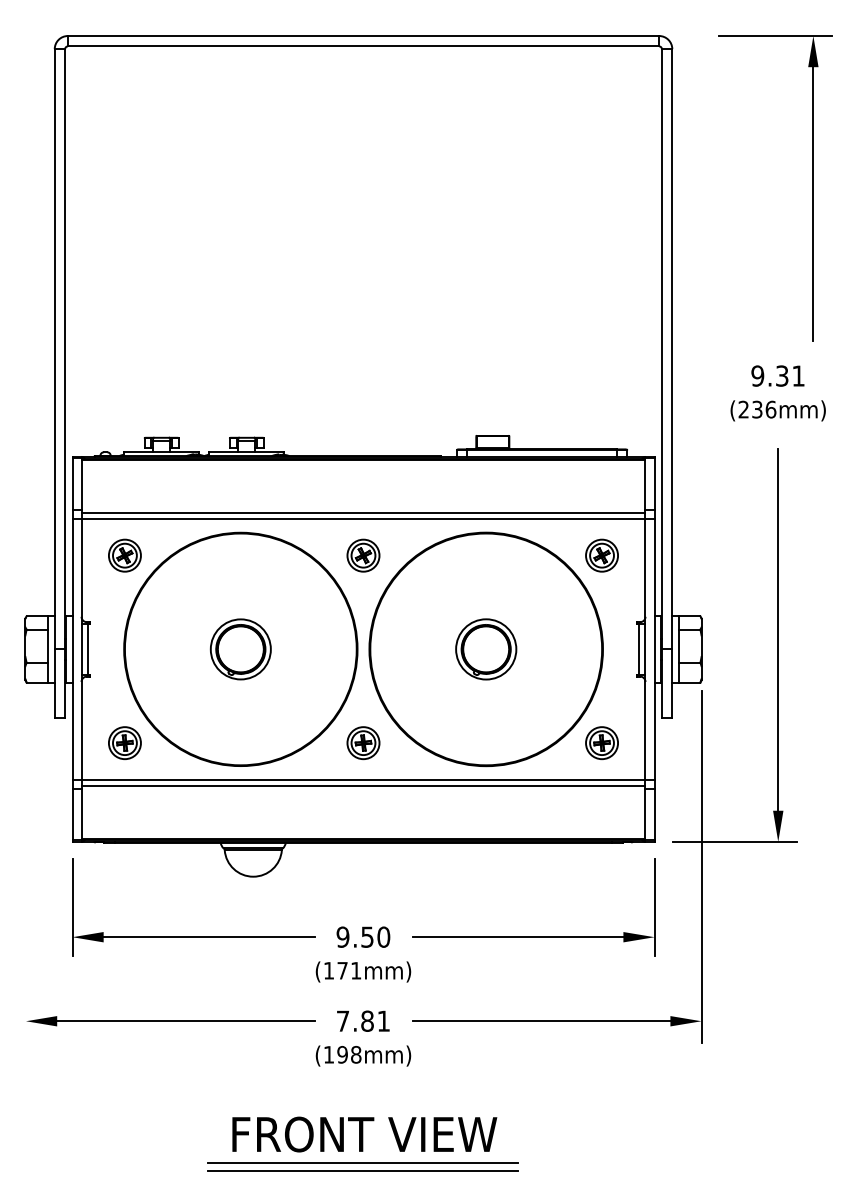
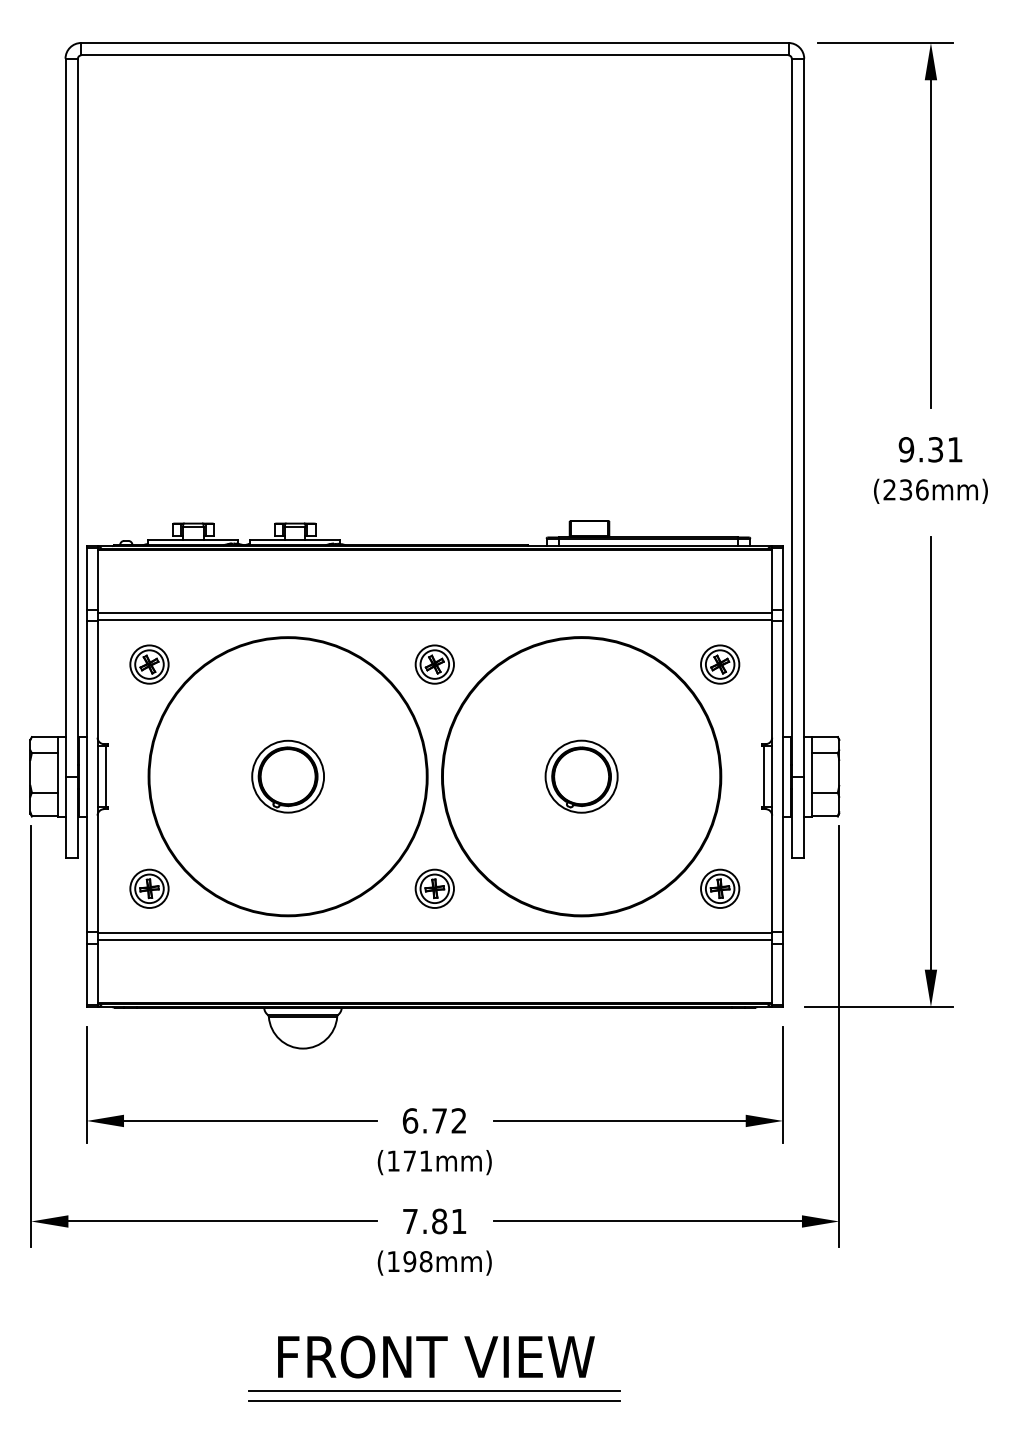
part: (812, 188) -> (930, 225), moved
line: (26, 866) -> (31, 1036), added
text: (363, 936) -> (434, 1120), 9.50 -> 6.72

